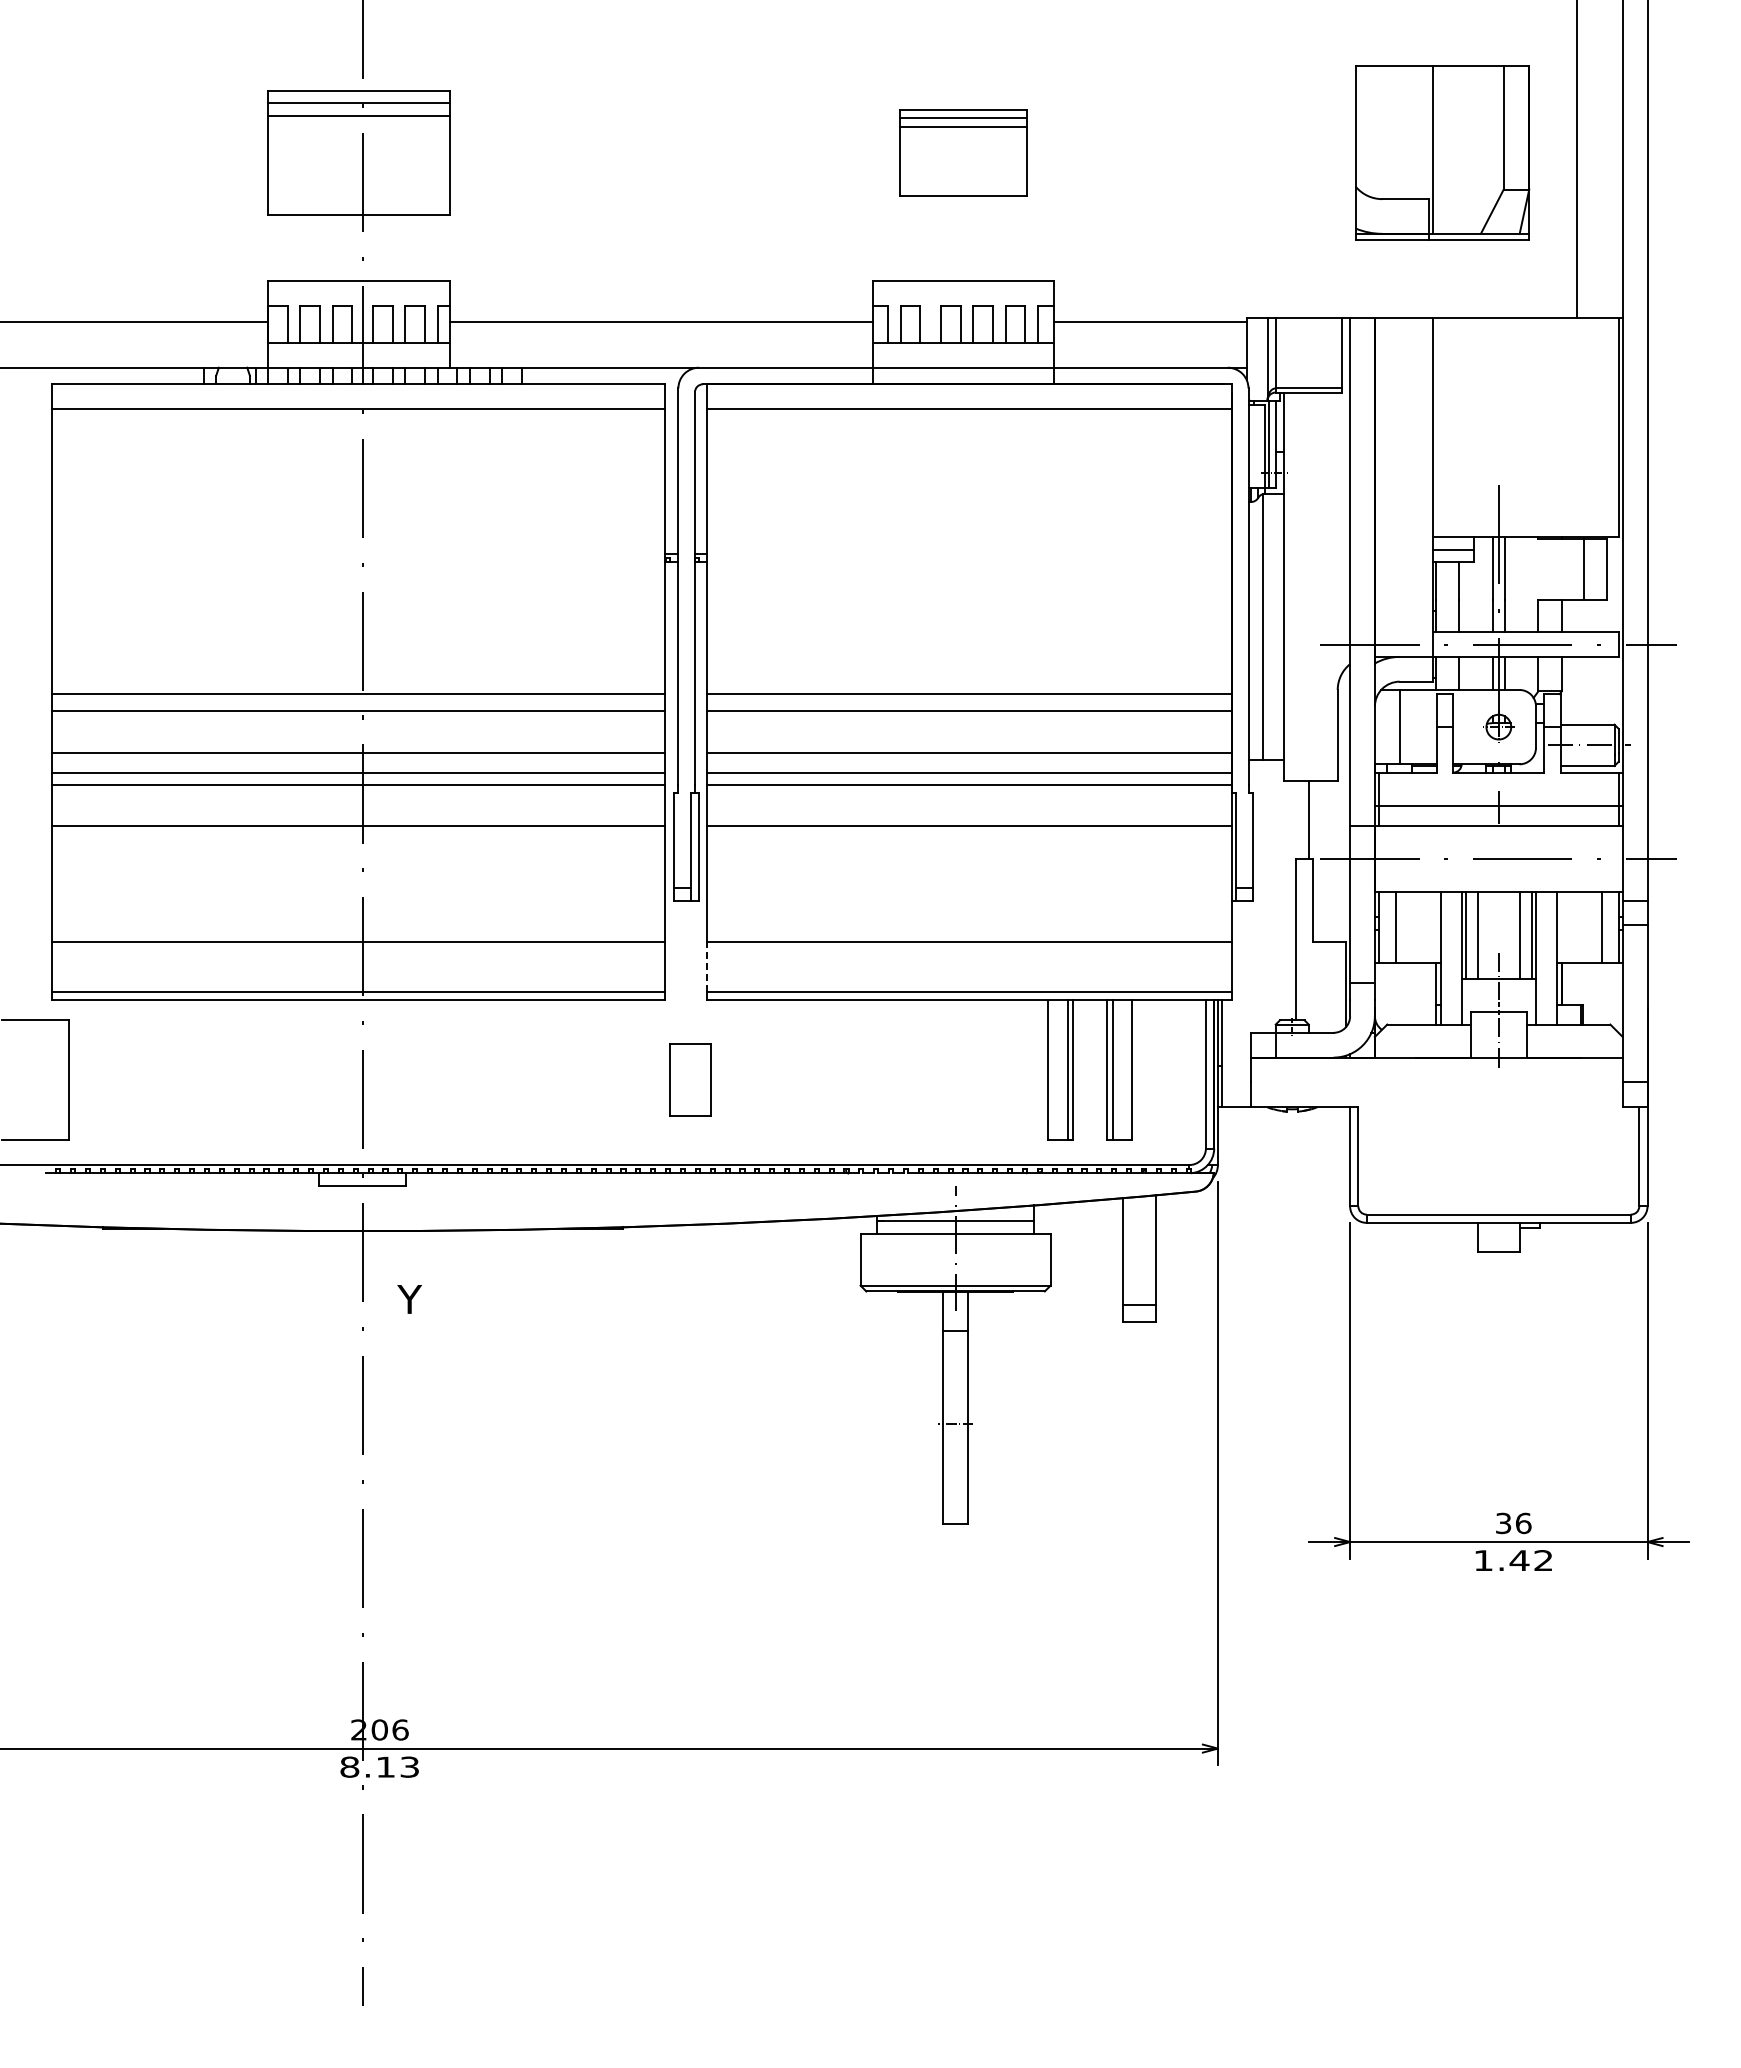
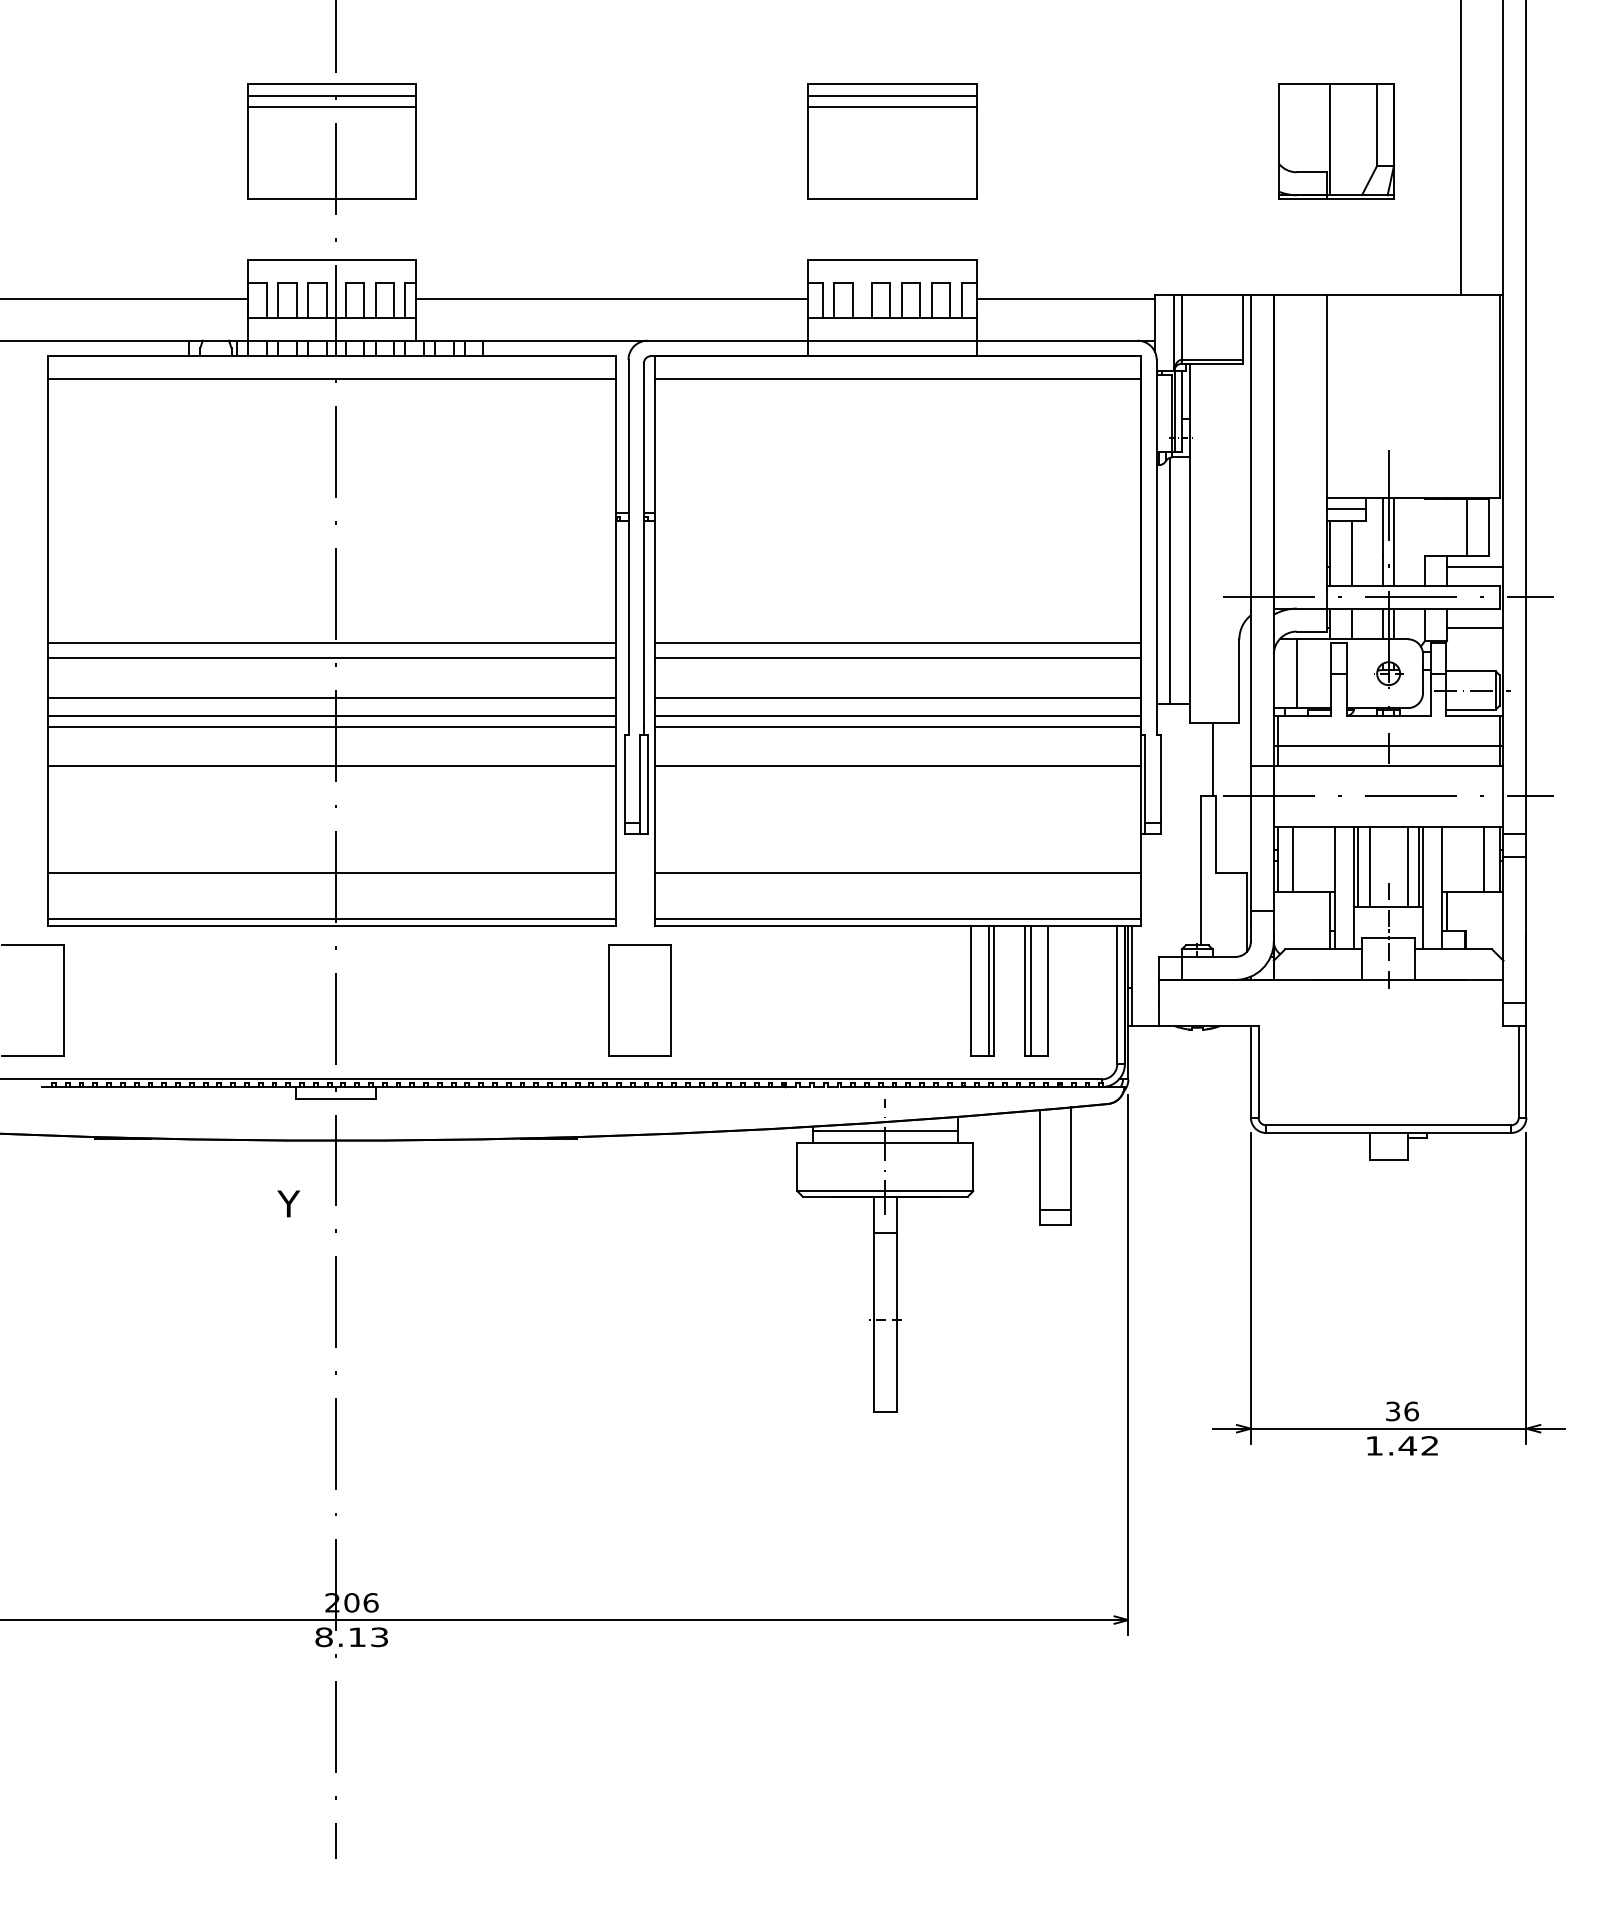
part: (963, 152) -> (892, 141), size x1.43
part: (1442, 152) -> (1336, 141), size x0.71
line: (1591, 611) -> (1474, 566), added
line: (1591, 677) -> (1474, 627), added
line: (707, 966) -> (655, 895), dashed -> solid
part: (690, 1079) -> (639, 1000), size x1.67
text: (409, 1299) -> (288, 1203), moved

